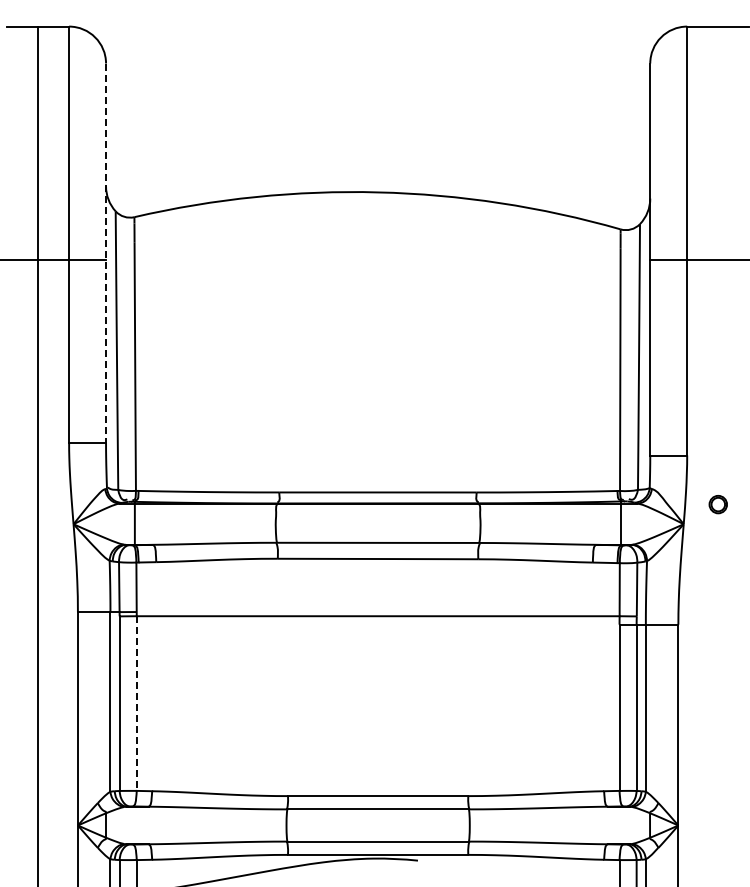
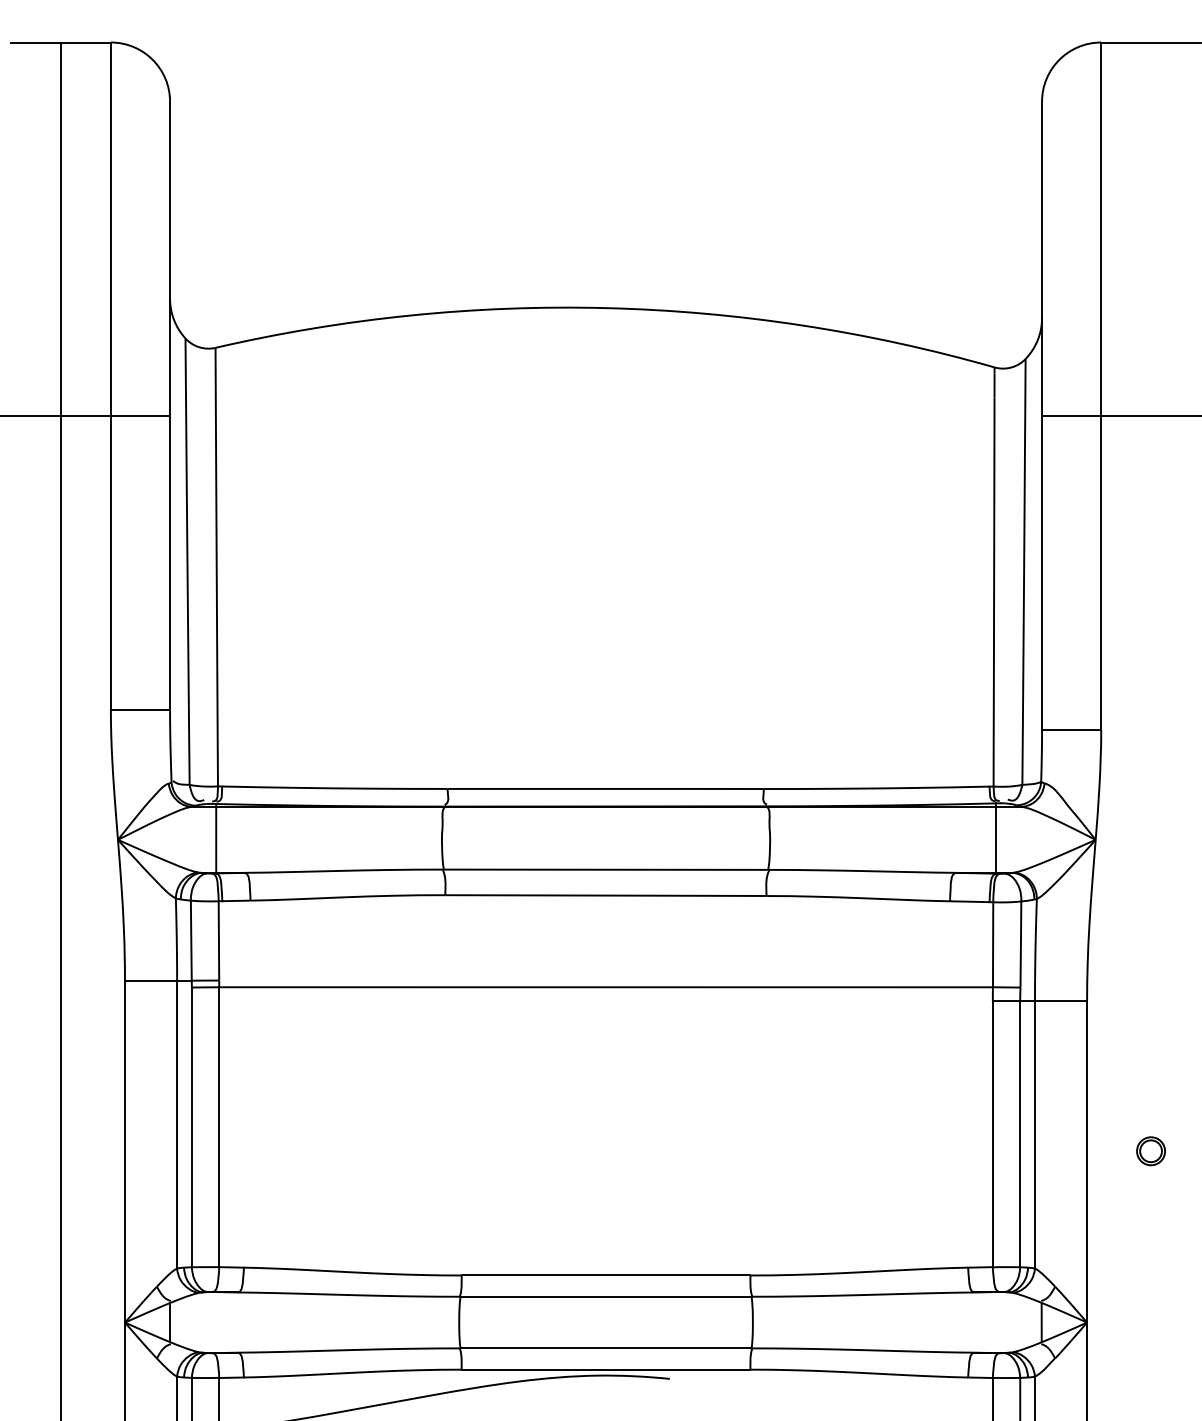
line: (106, 253) -> (170, 406), dashed -> solid
part: (717, 504) -> (1149, 1151), moved
line: (136, 704) -> (218, 1128), dashed -> solid

